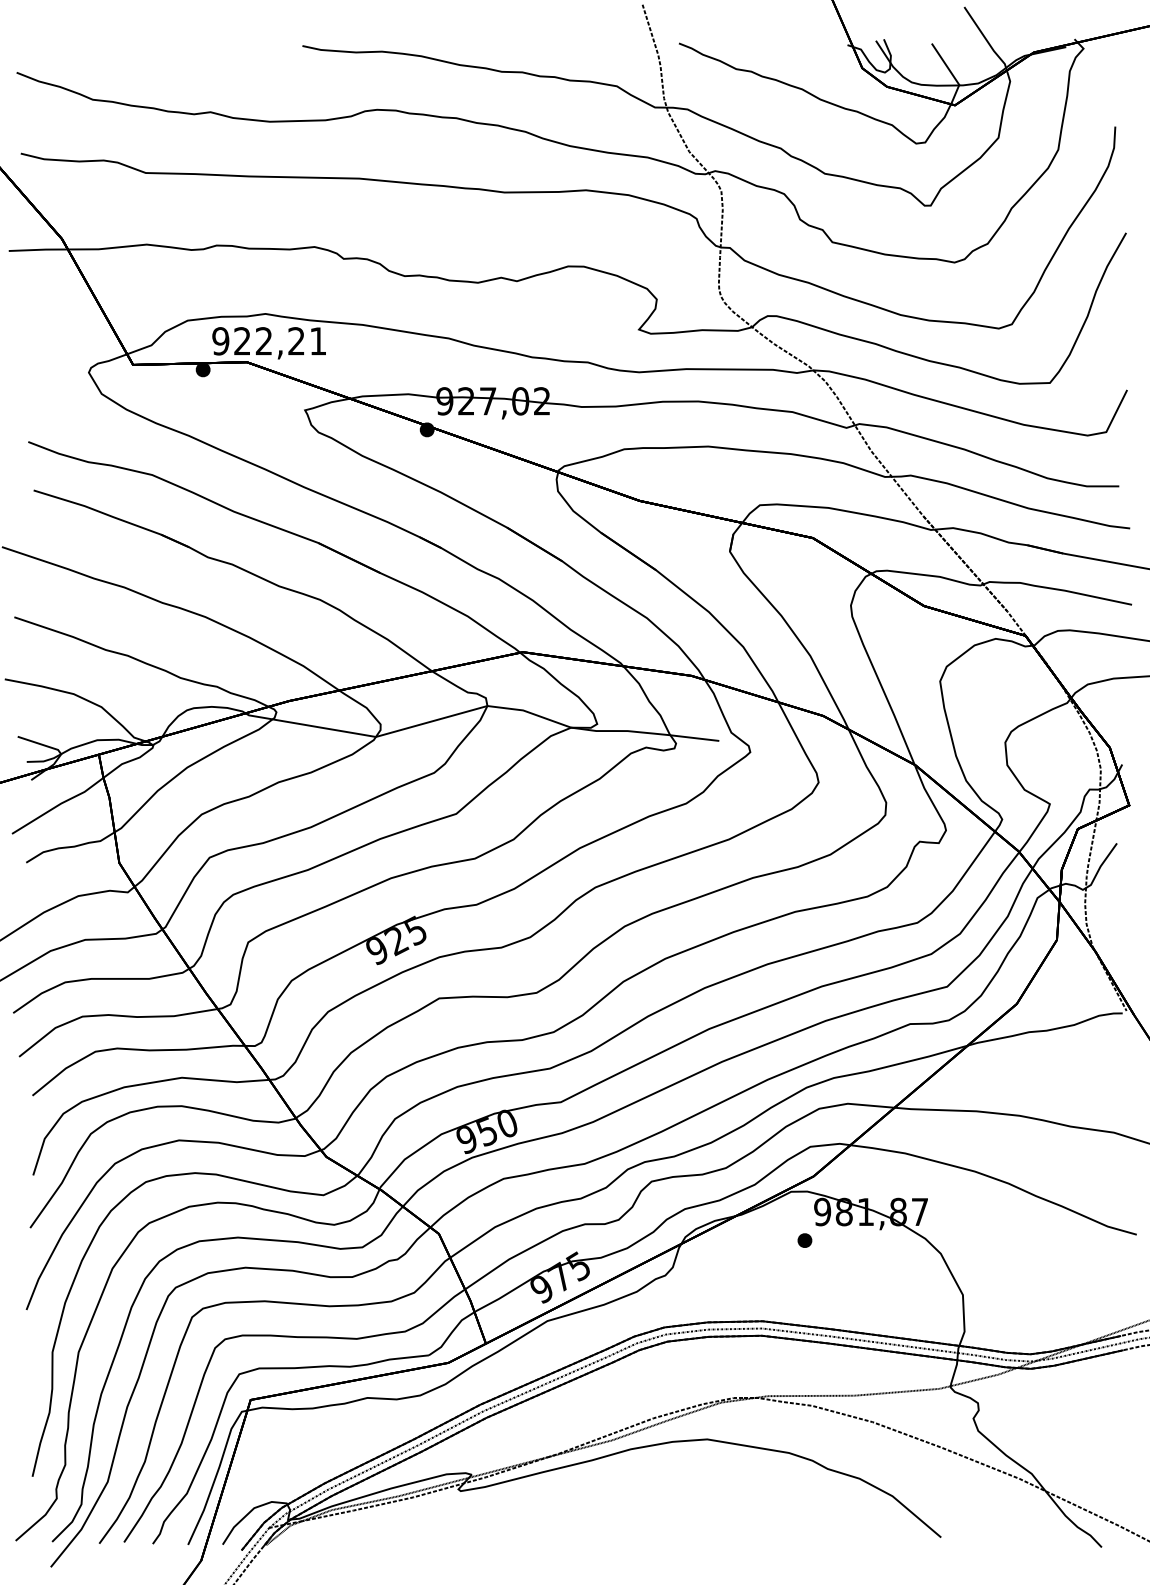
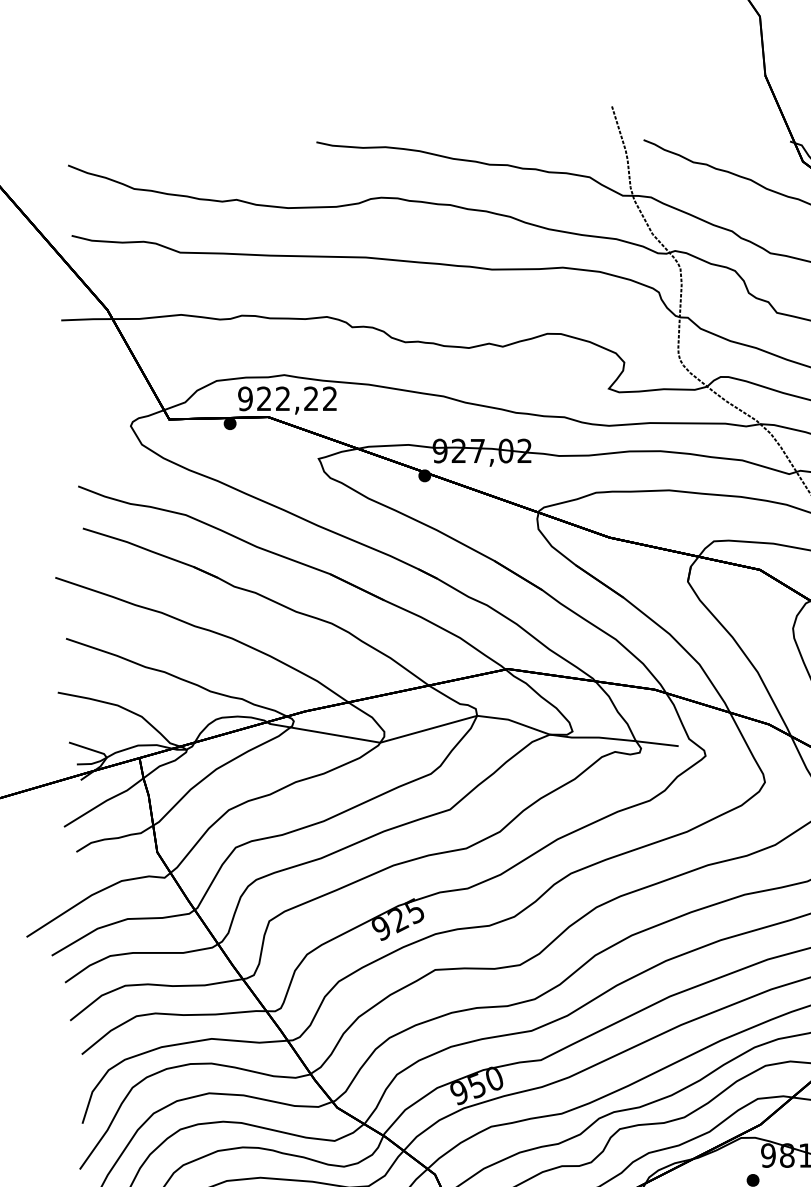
text: (317, 341) -> (329, 399), 922,21 -> 922,22

